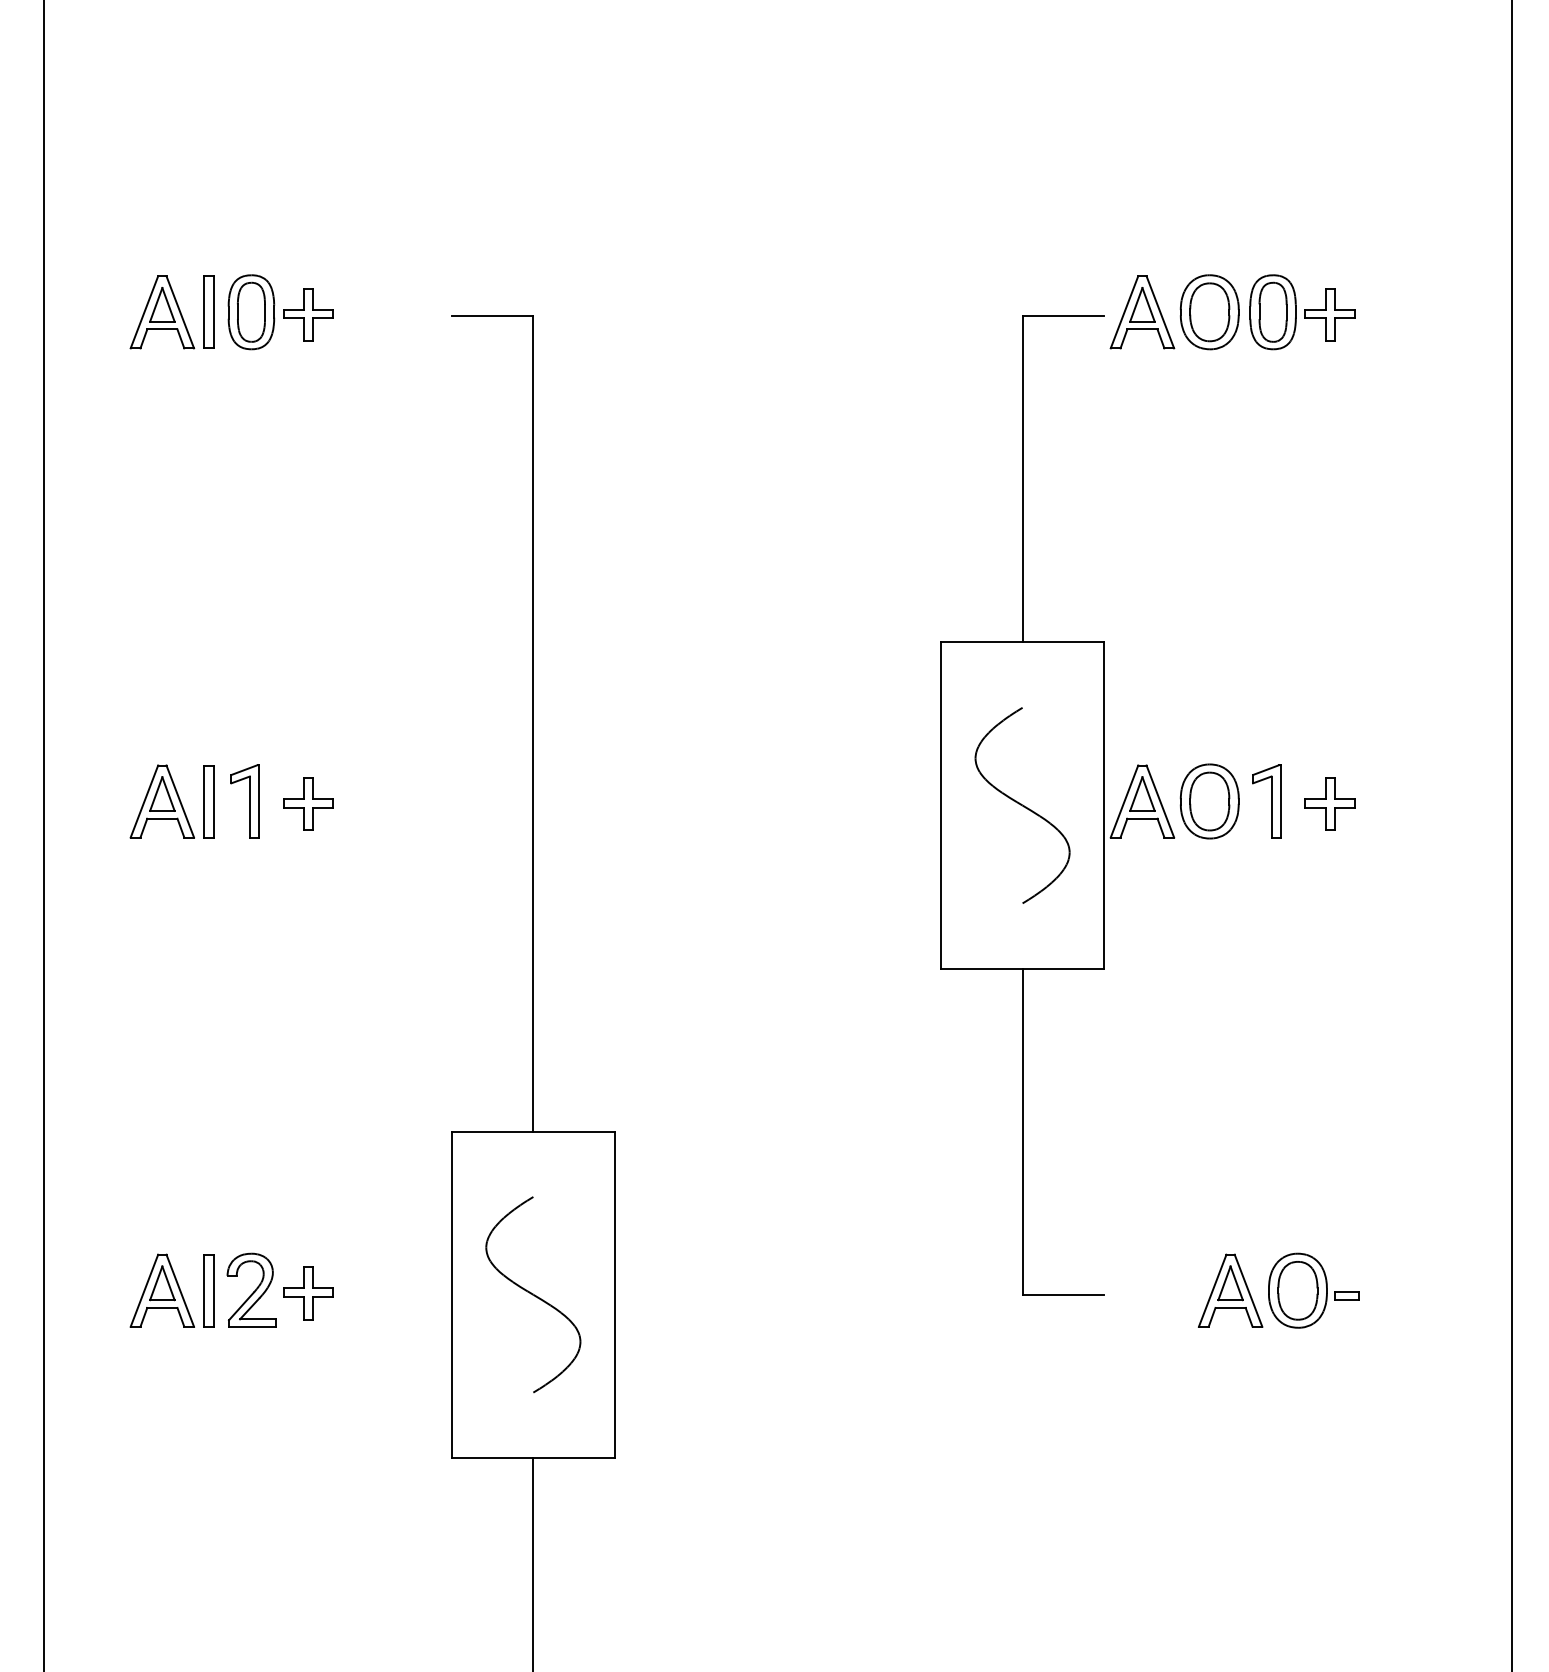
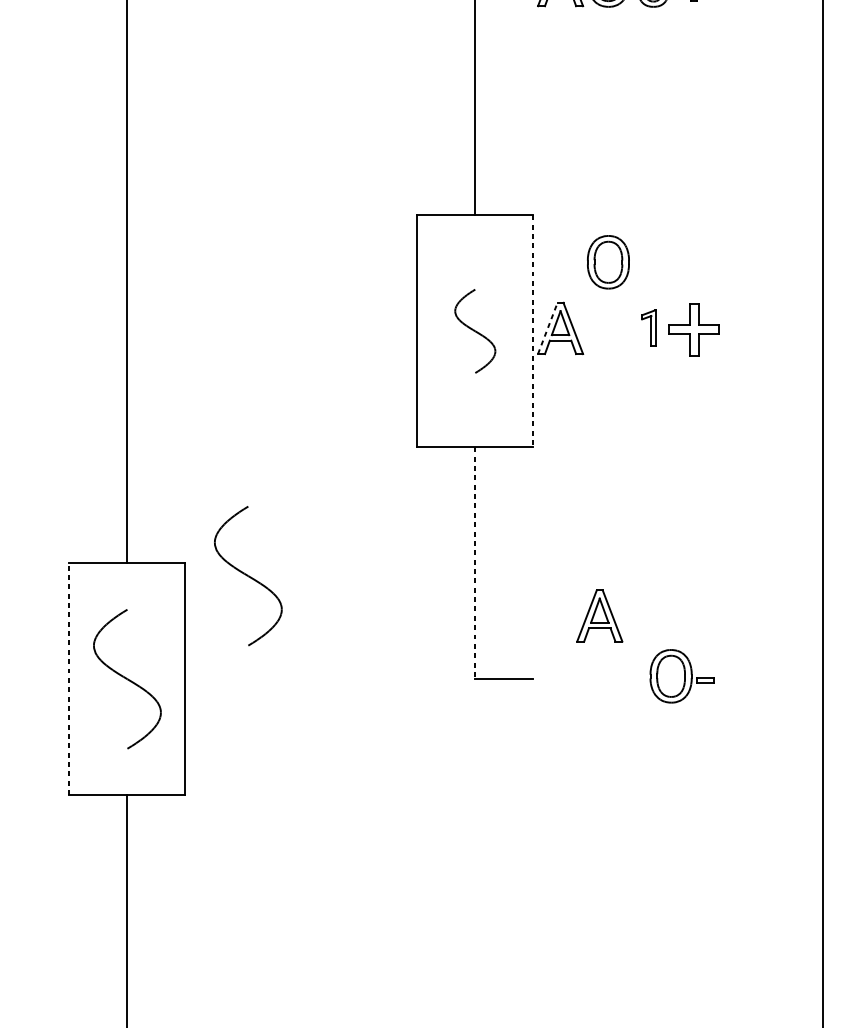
line: (1124, 801) -> (547, 328), solid -> dashed
part: (1209, 801) -> (608, 262), moved
part: (1266, 801) -> (648, 328), size x0.7
part: (1329, 803) -> (693, 329), size x1.4
part: (1022, 805) -> (475, 331), size x0.6
line: (1104, 806) -> (533, 331), solid -> dashed
line: (1022, 1132) -> (475, 563), solid -> dashed
part: (703, 1149) -> (248, 575), added
part: (1230, 1290) -> (599, 615), moved
line: (451, 1294) -> (69, 679), solid -> dashed

